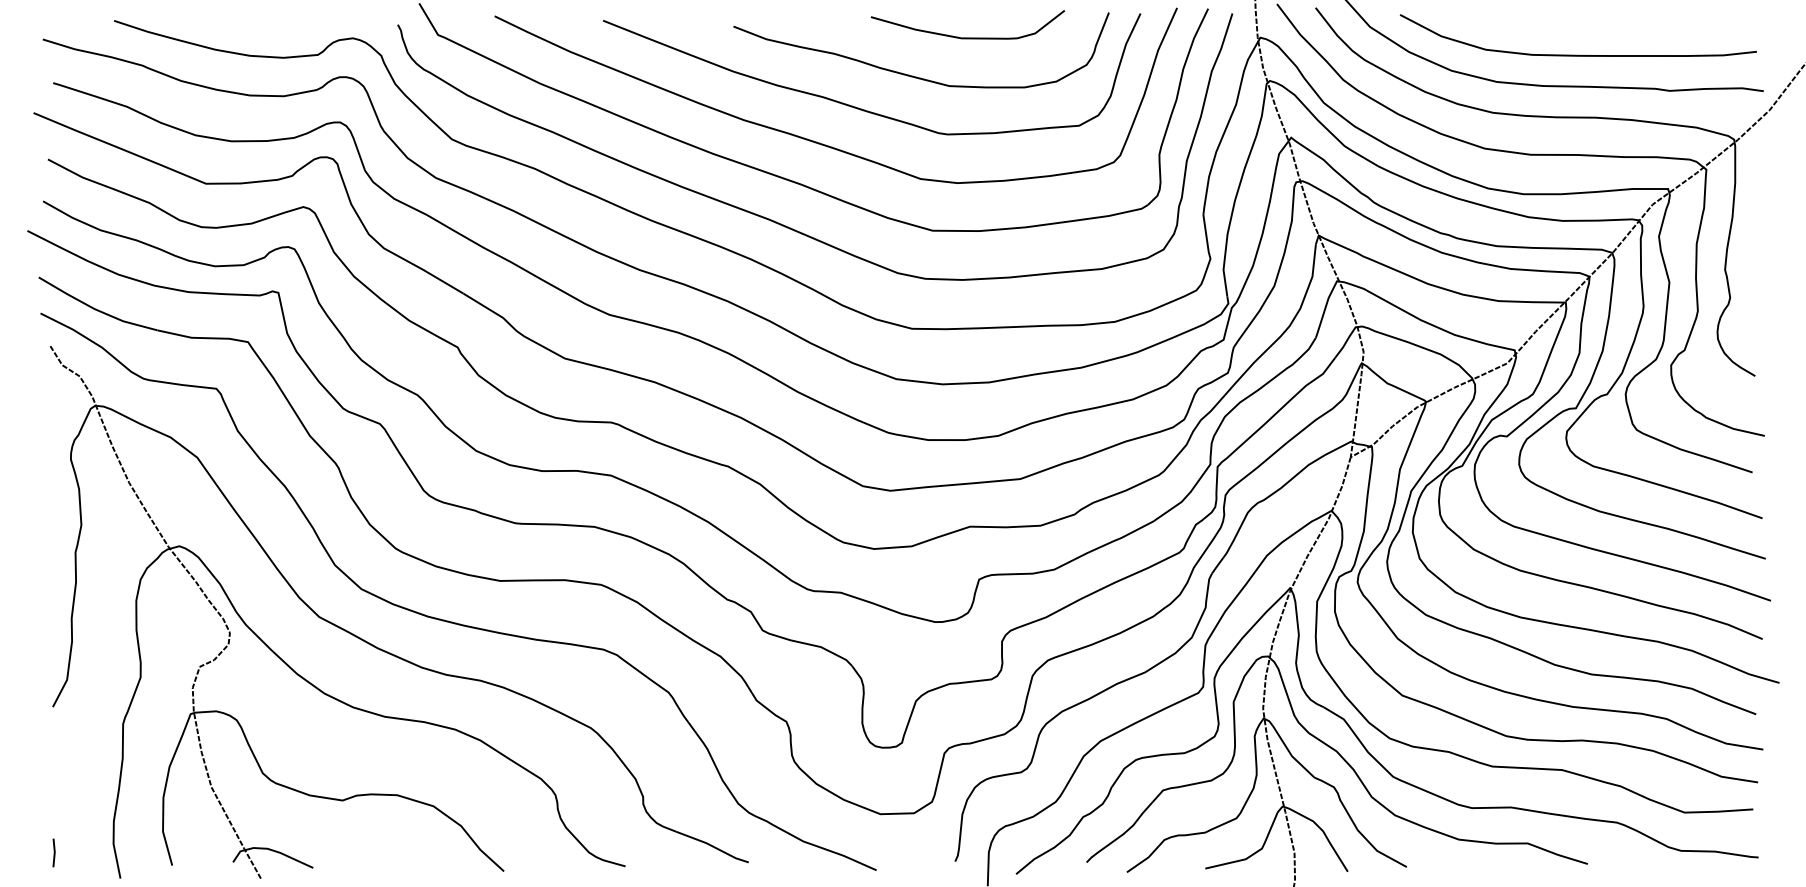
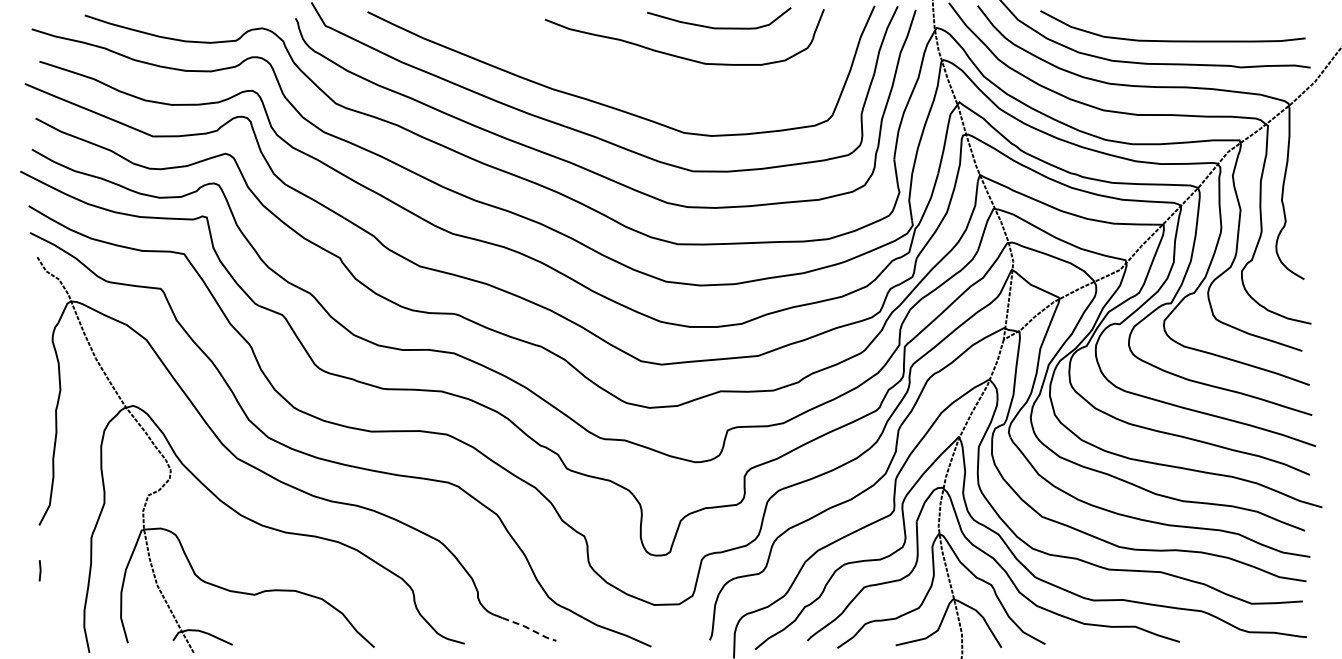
curve: (859, 107) -> (638, 79), removed
line: (712, 845) -> (529, 628), solid -> dashed
line: (53, 852) -> (39, 570), moved

